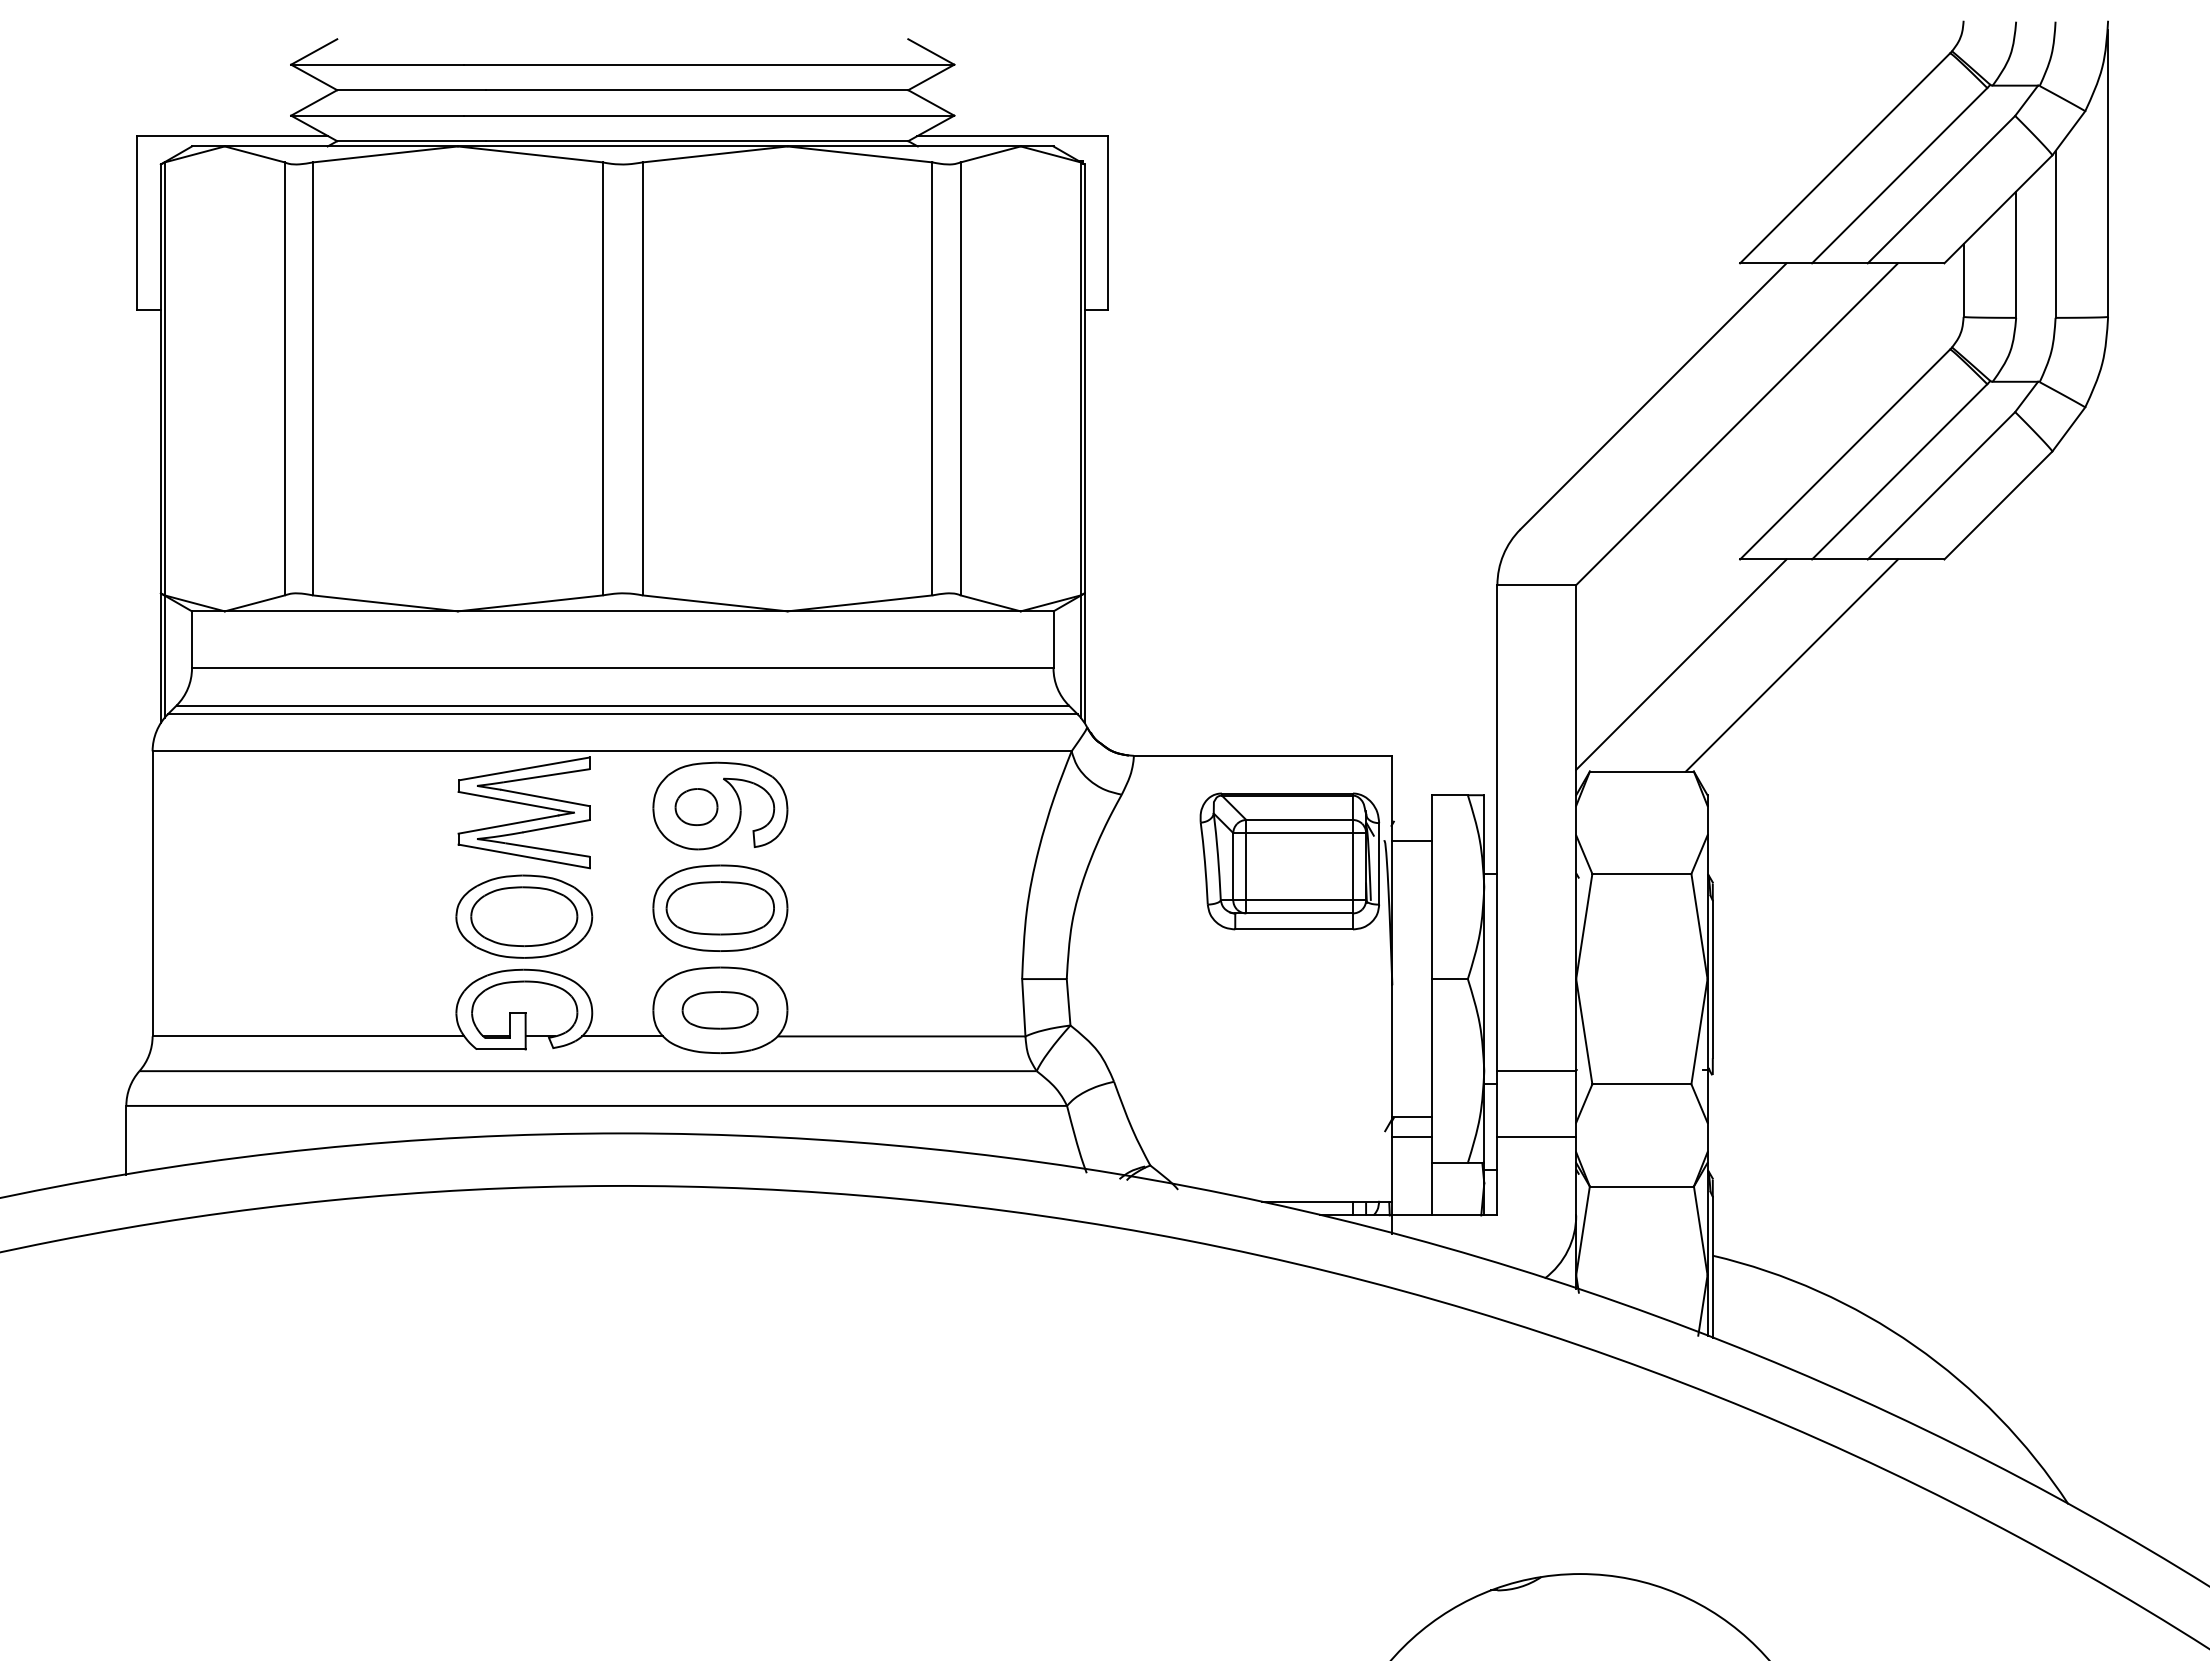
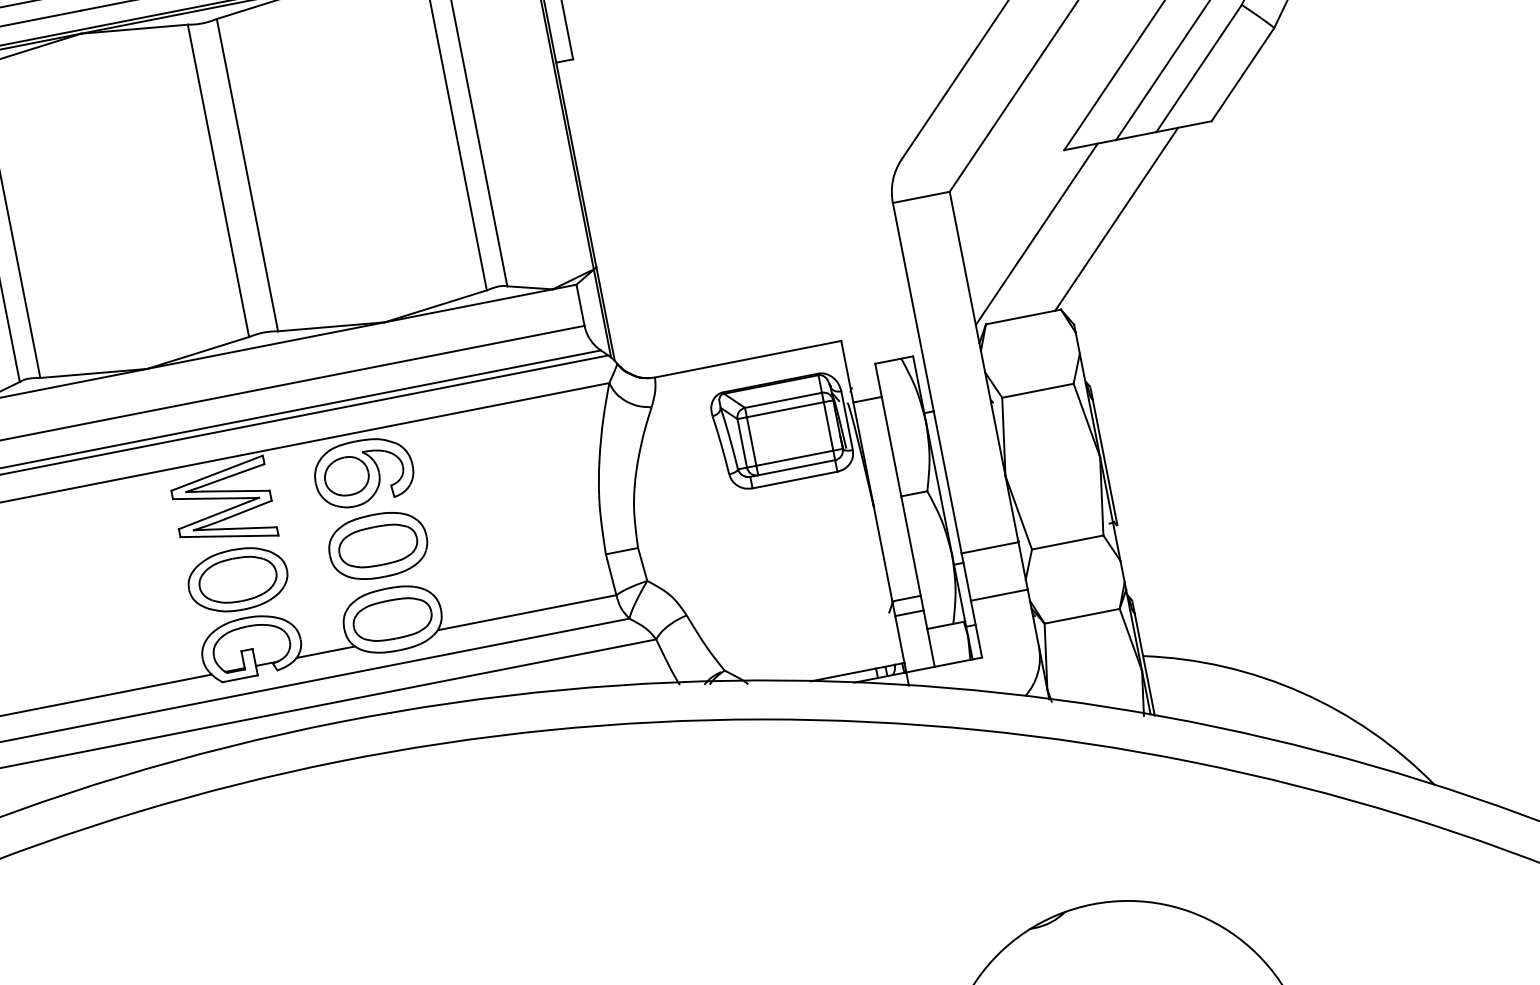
part: (696, 806) -> (346, 475), size x1.43
part: (719, 1010) -> (392, 619), size x1.43

